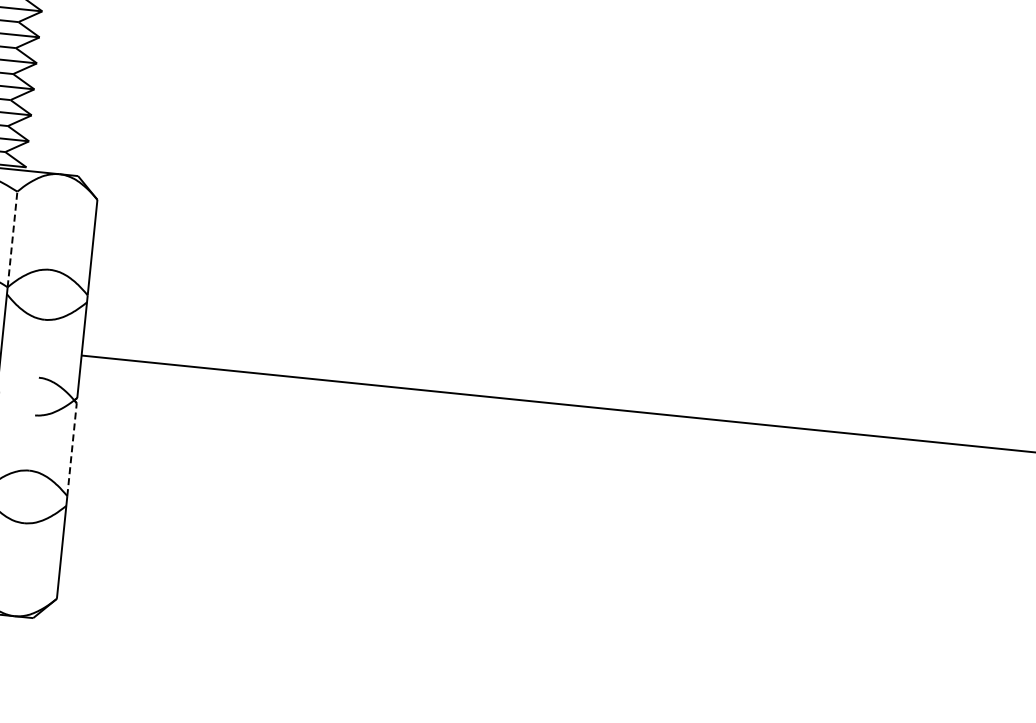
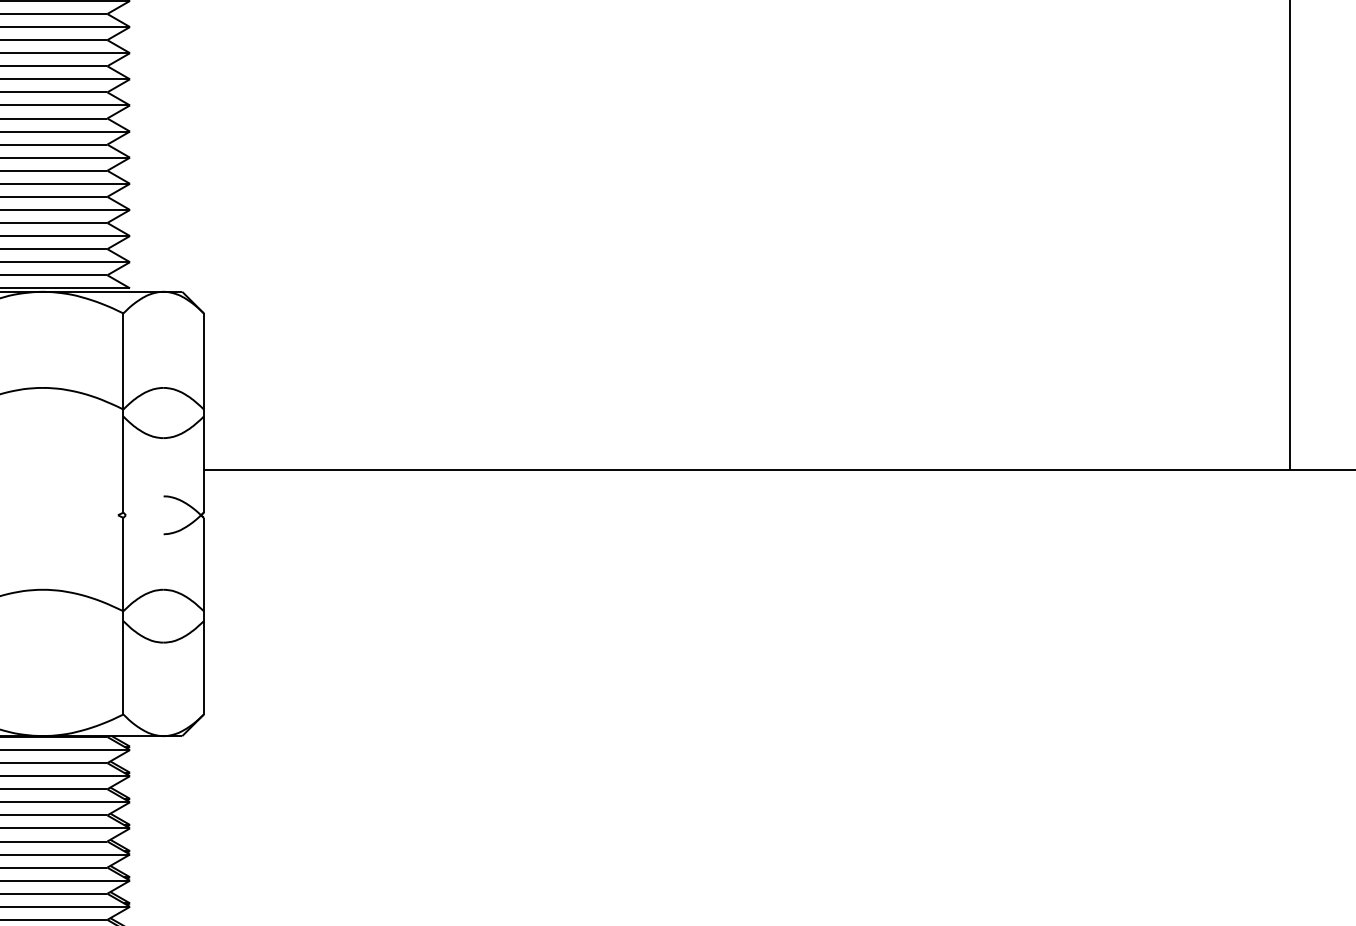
line: (12, 238) -> (123, 360), dashed -> solid
line: (71, 449) -> (203, 564), dashed -> solid

